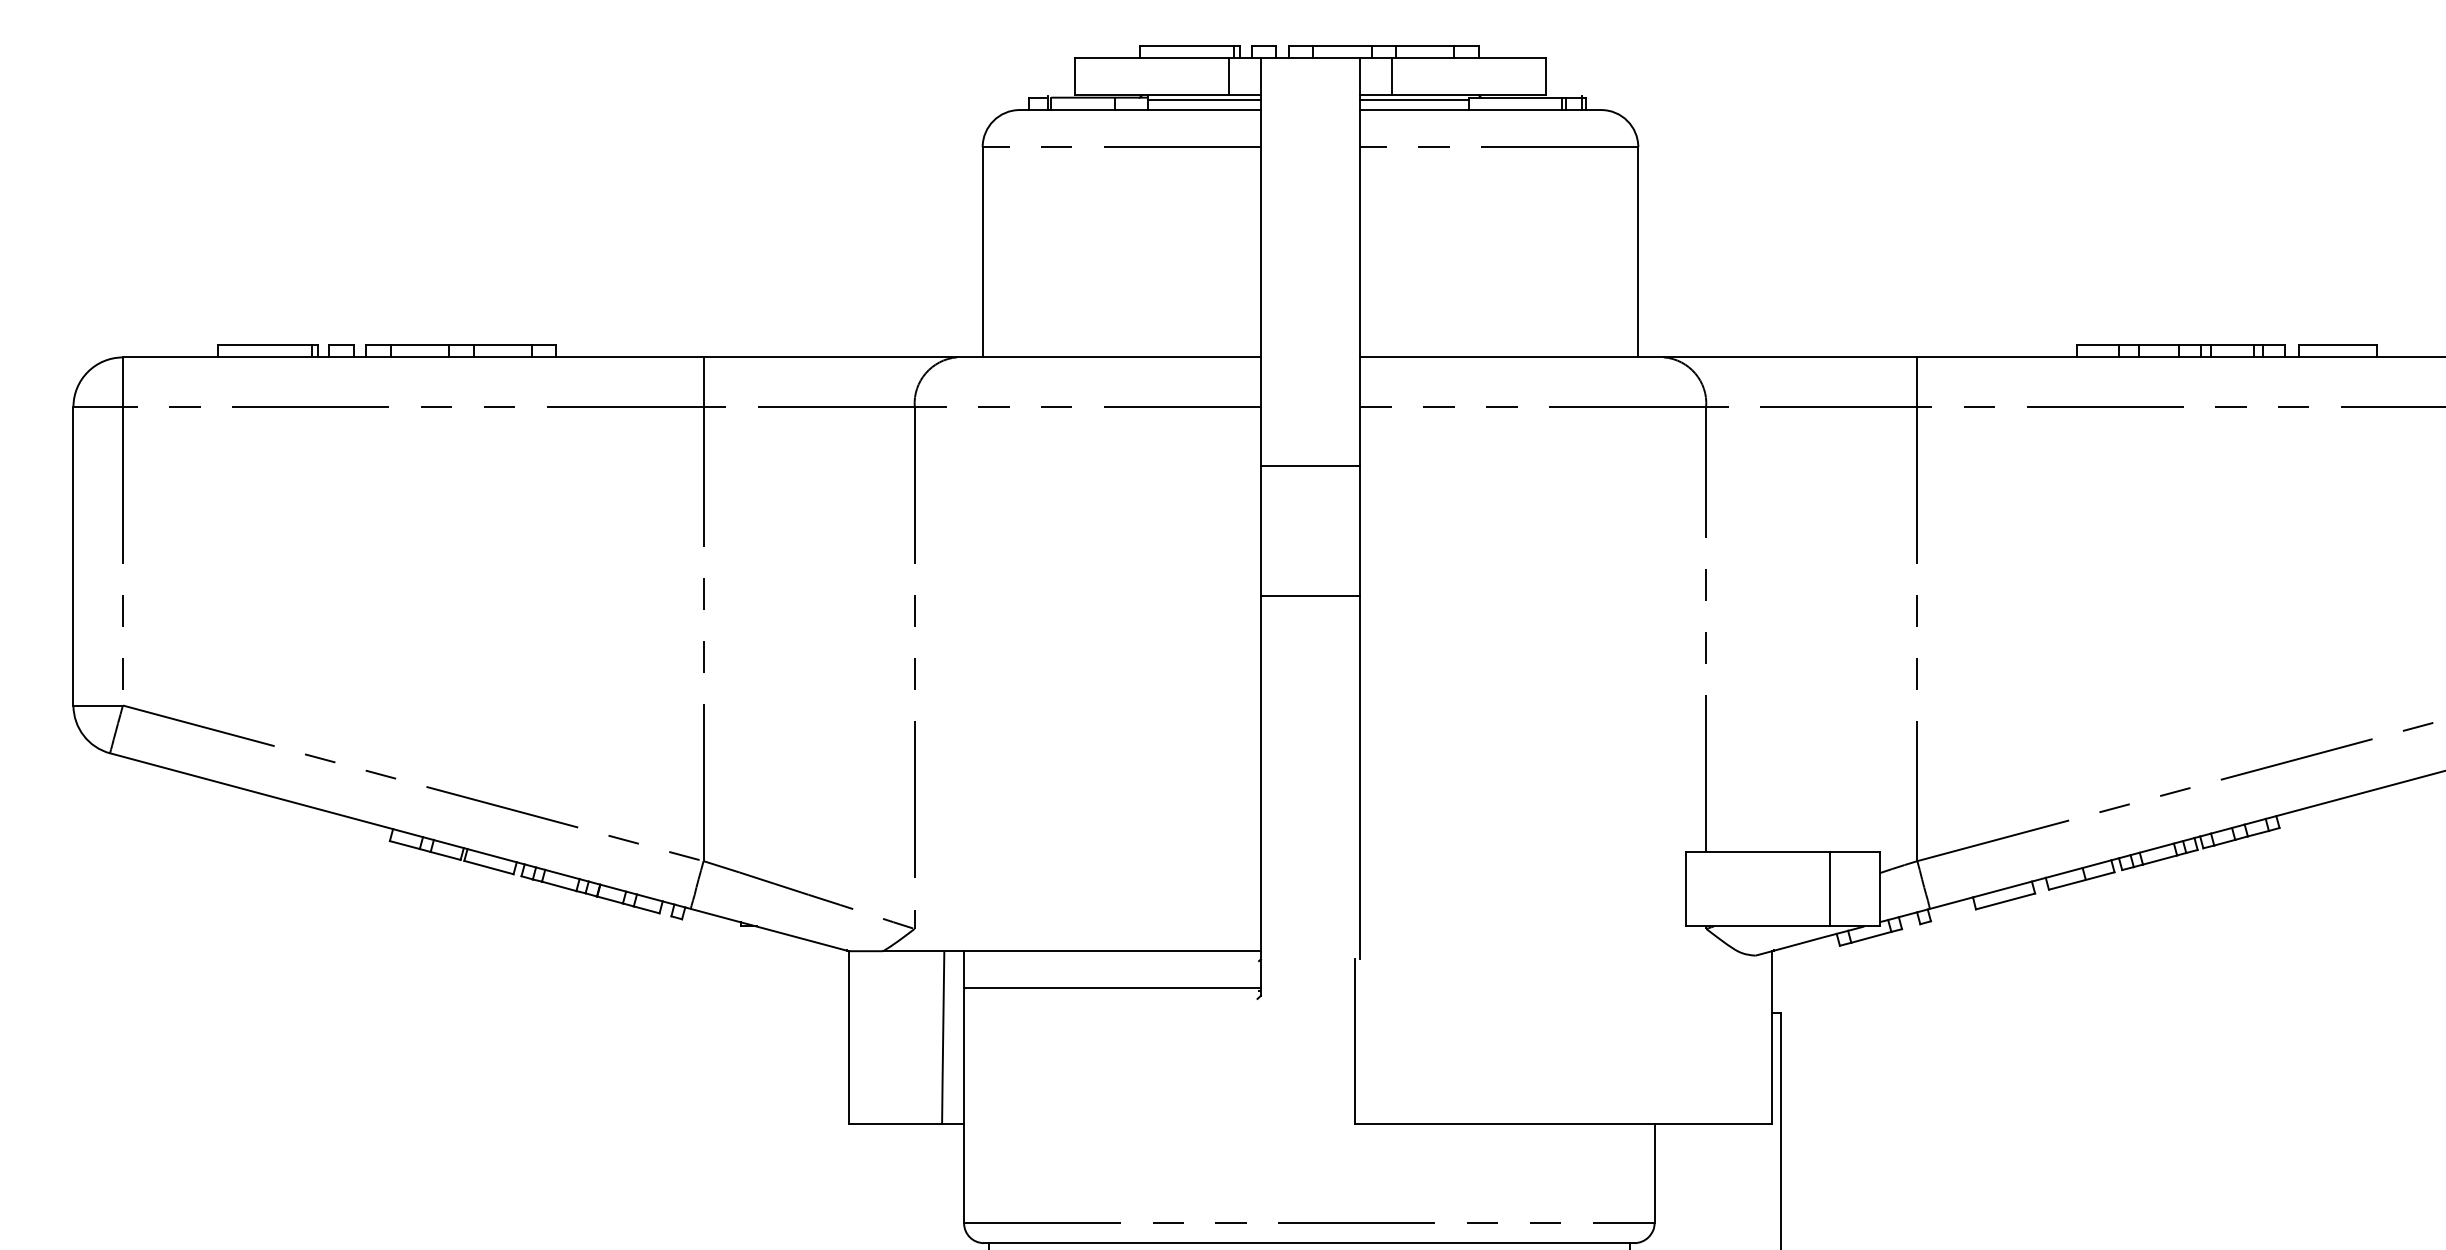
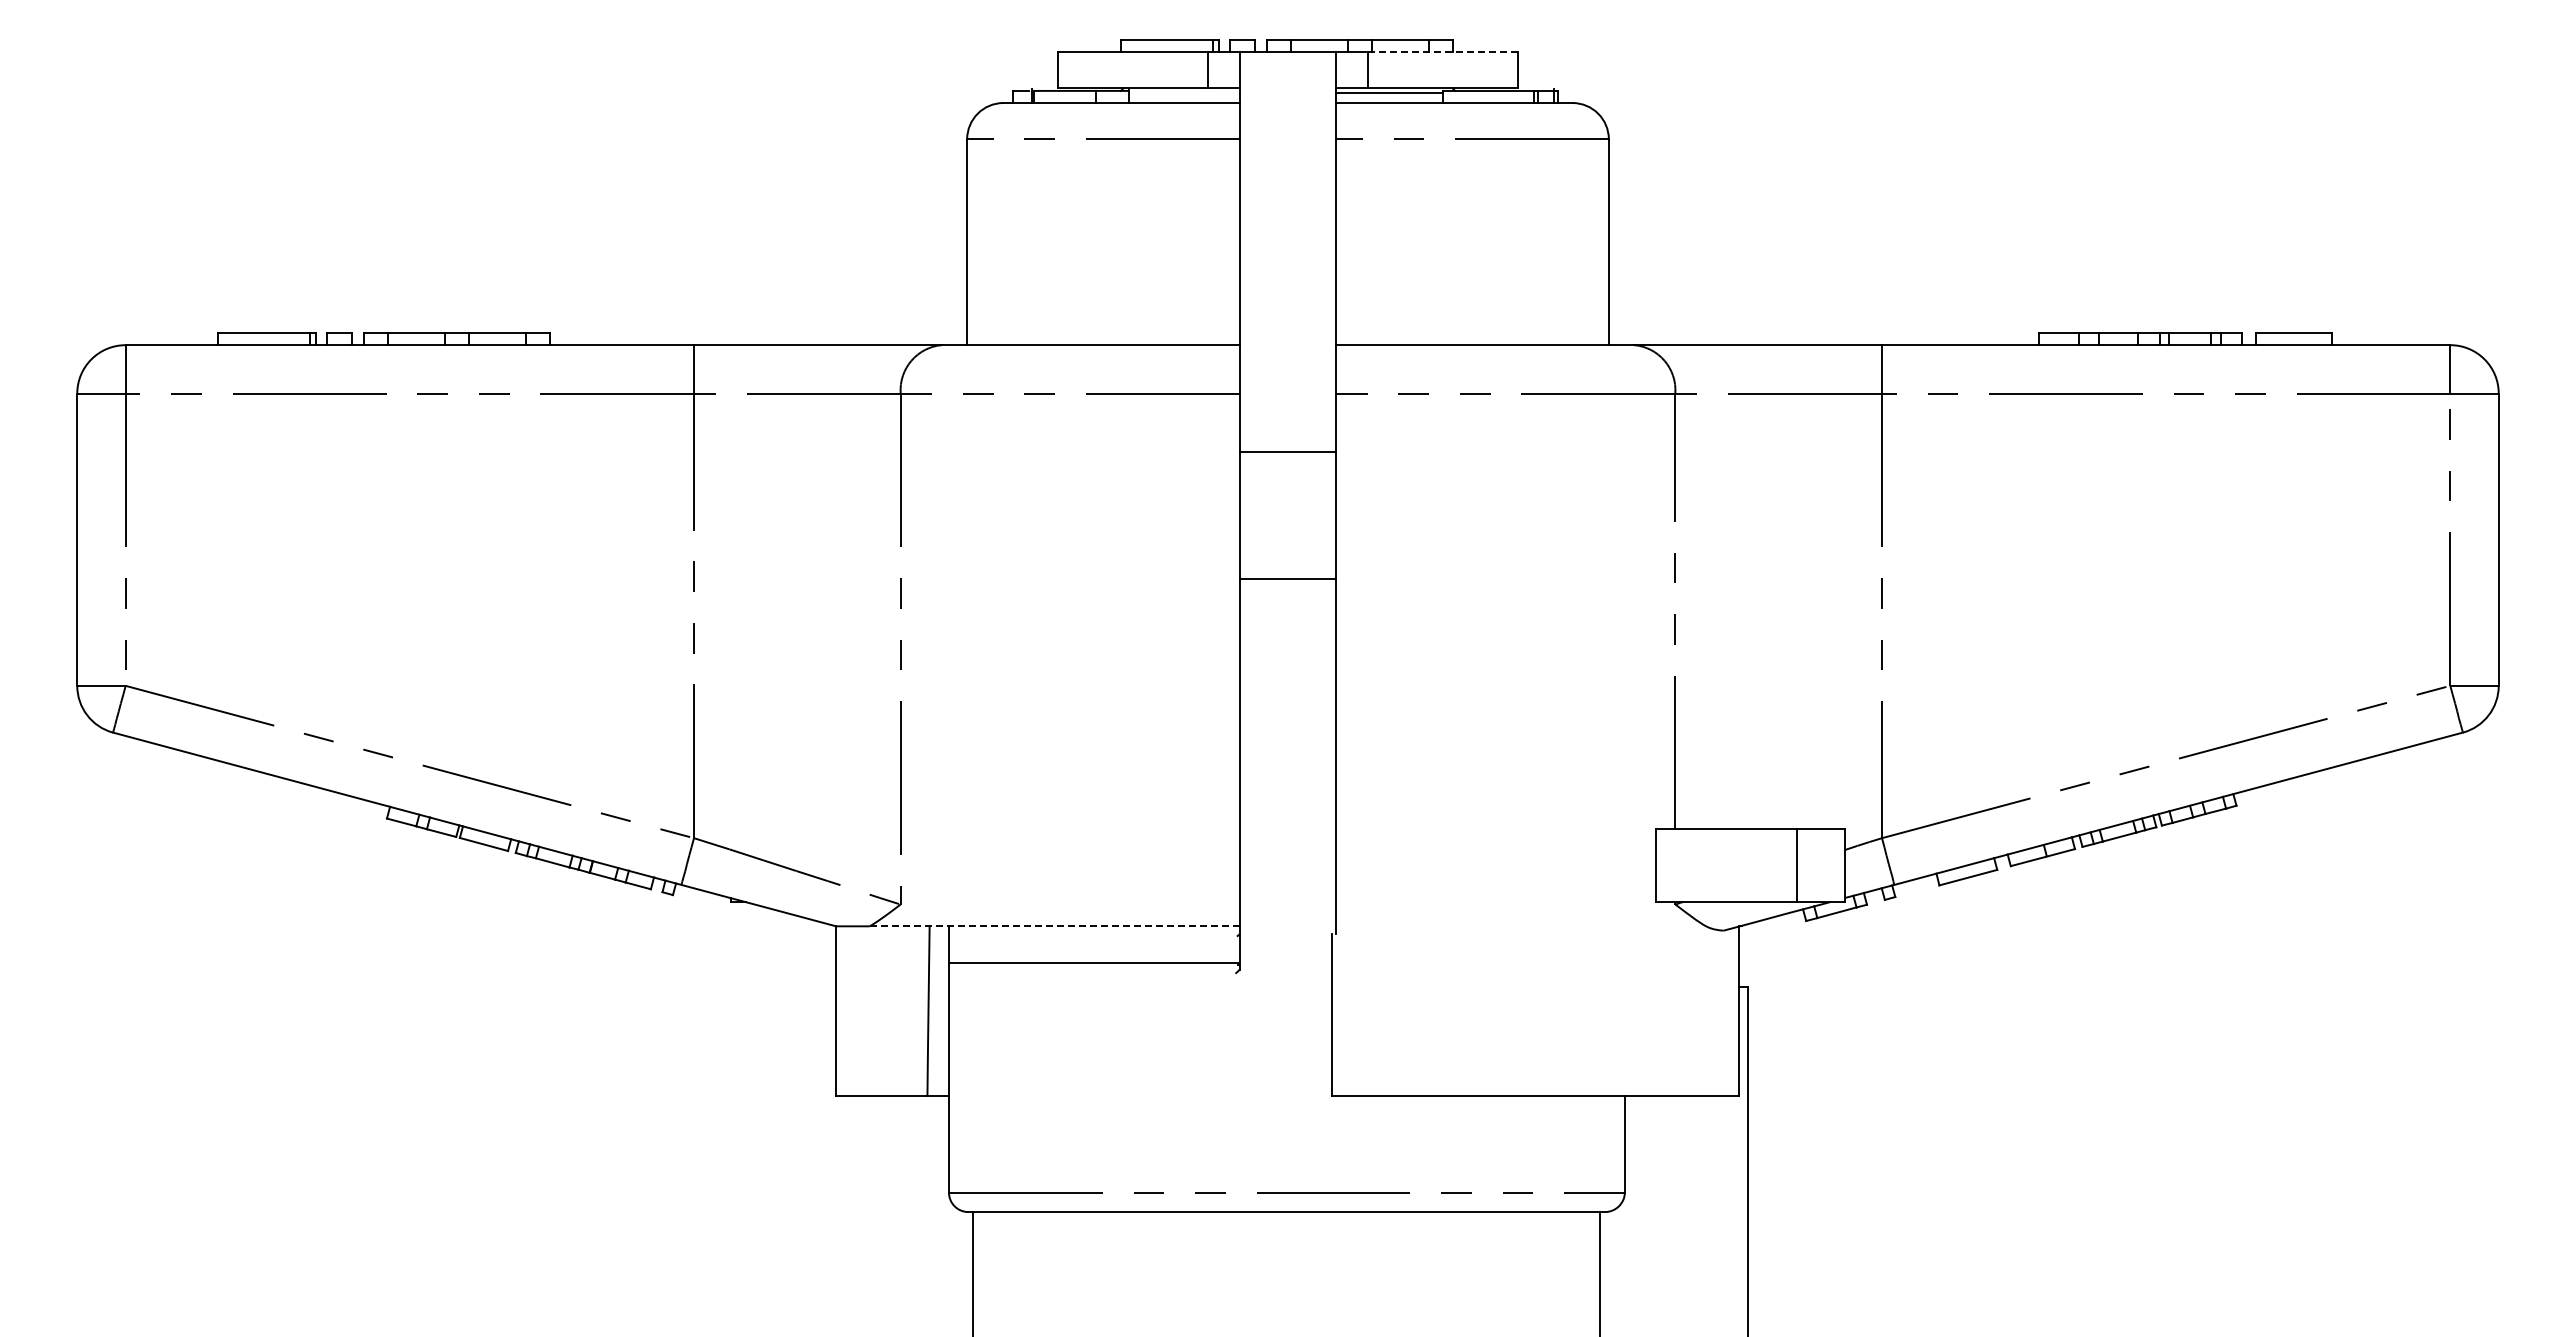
line: (1469, 58) -> (1443, 52), solid -> dashed
line: (1204, 100) -> (1184, 93), removed
line: (1071, 951) -> (1054, 926), solid -> dashed

